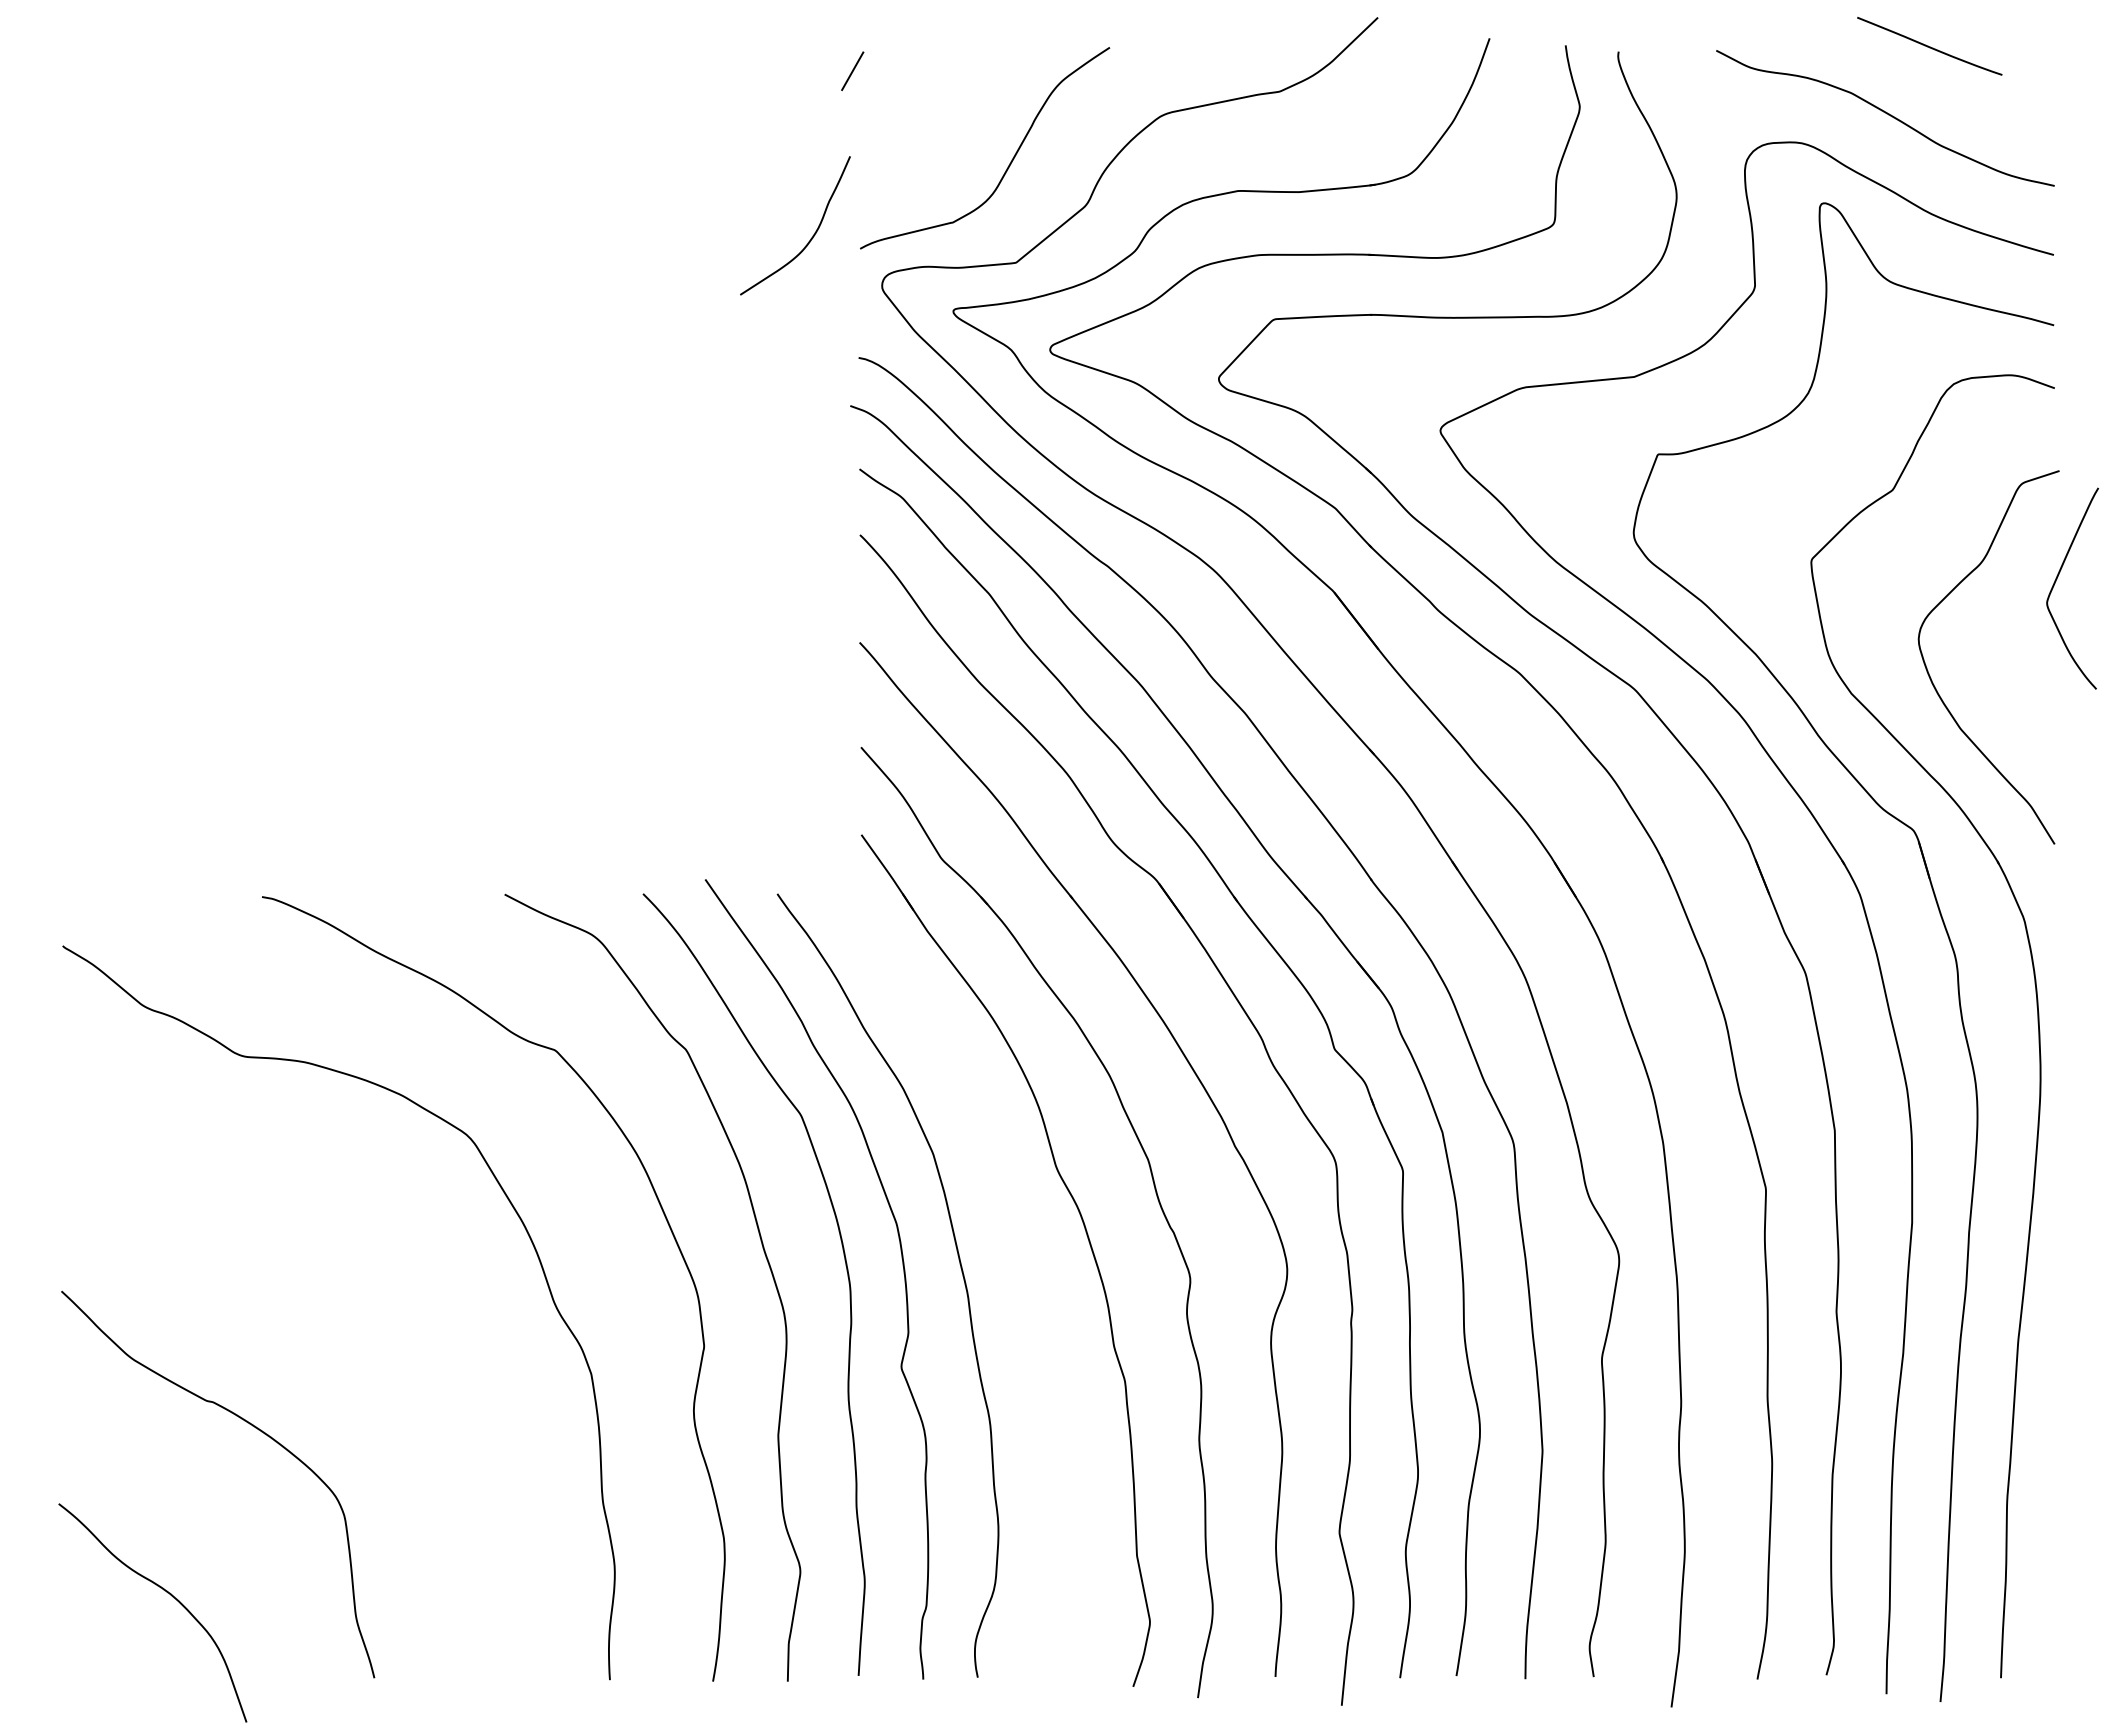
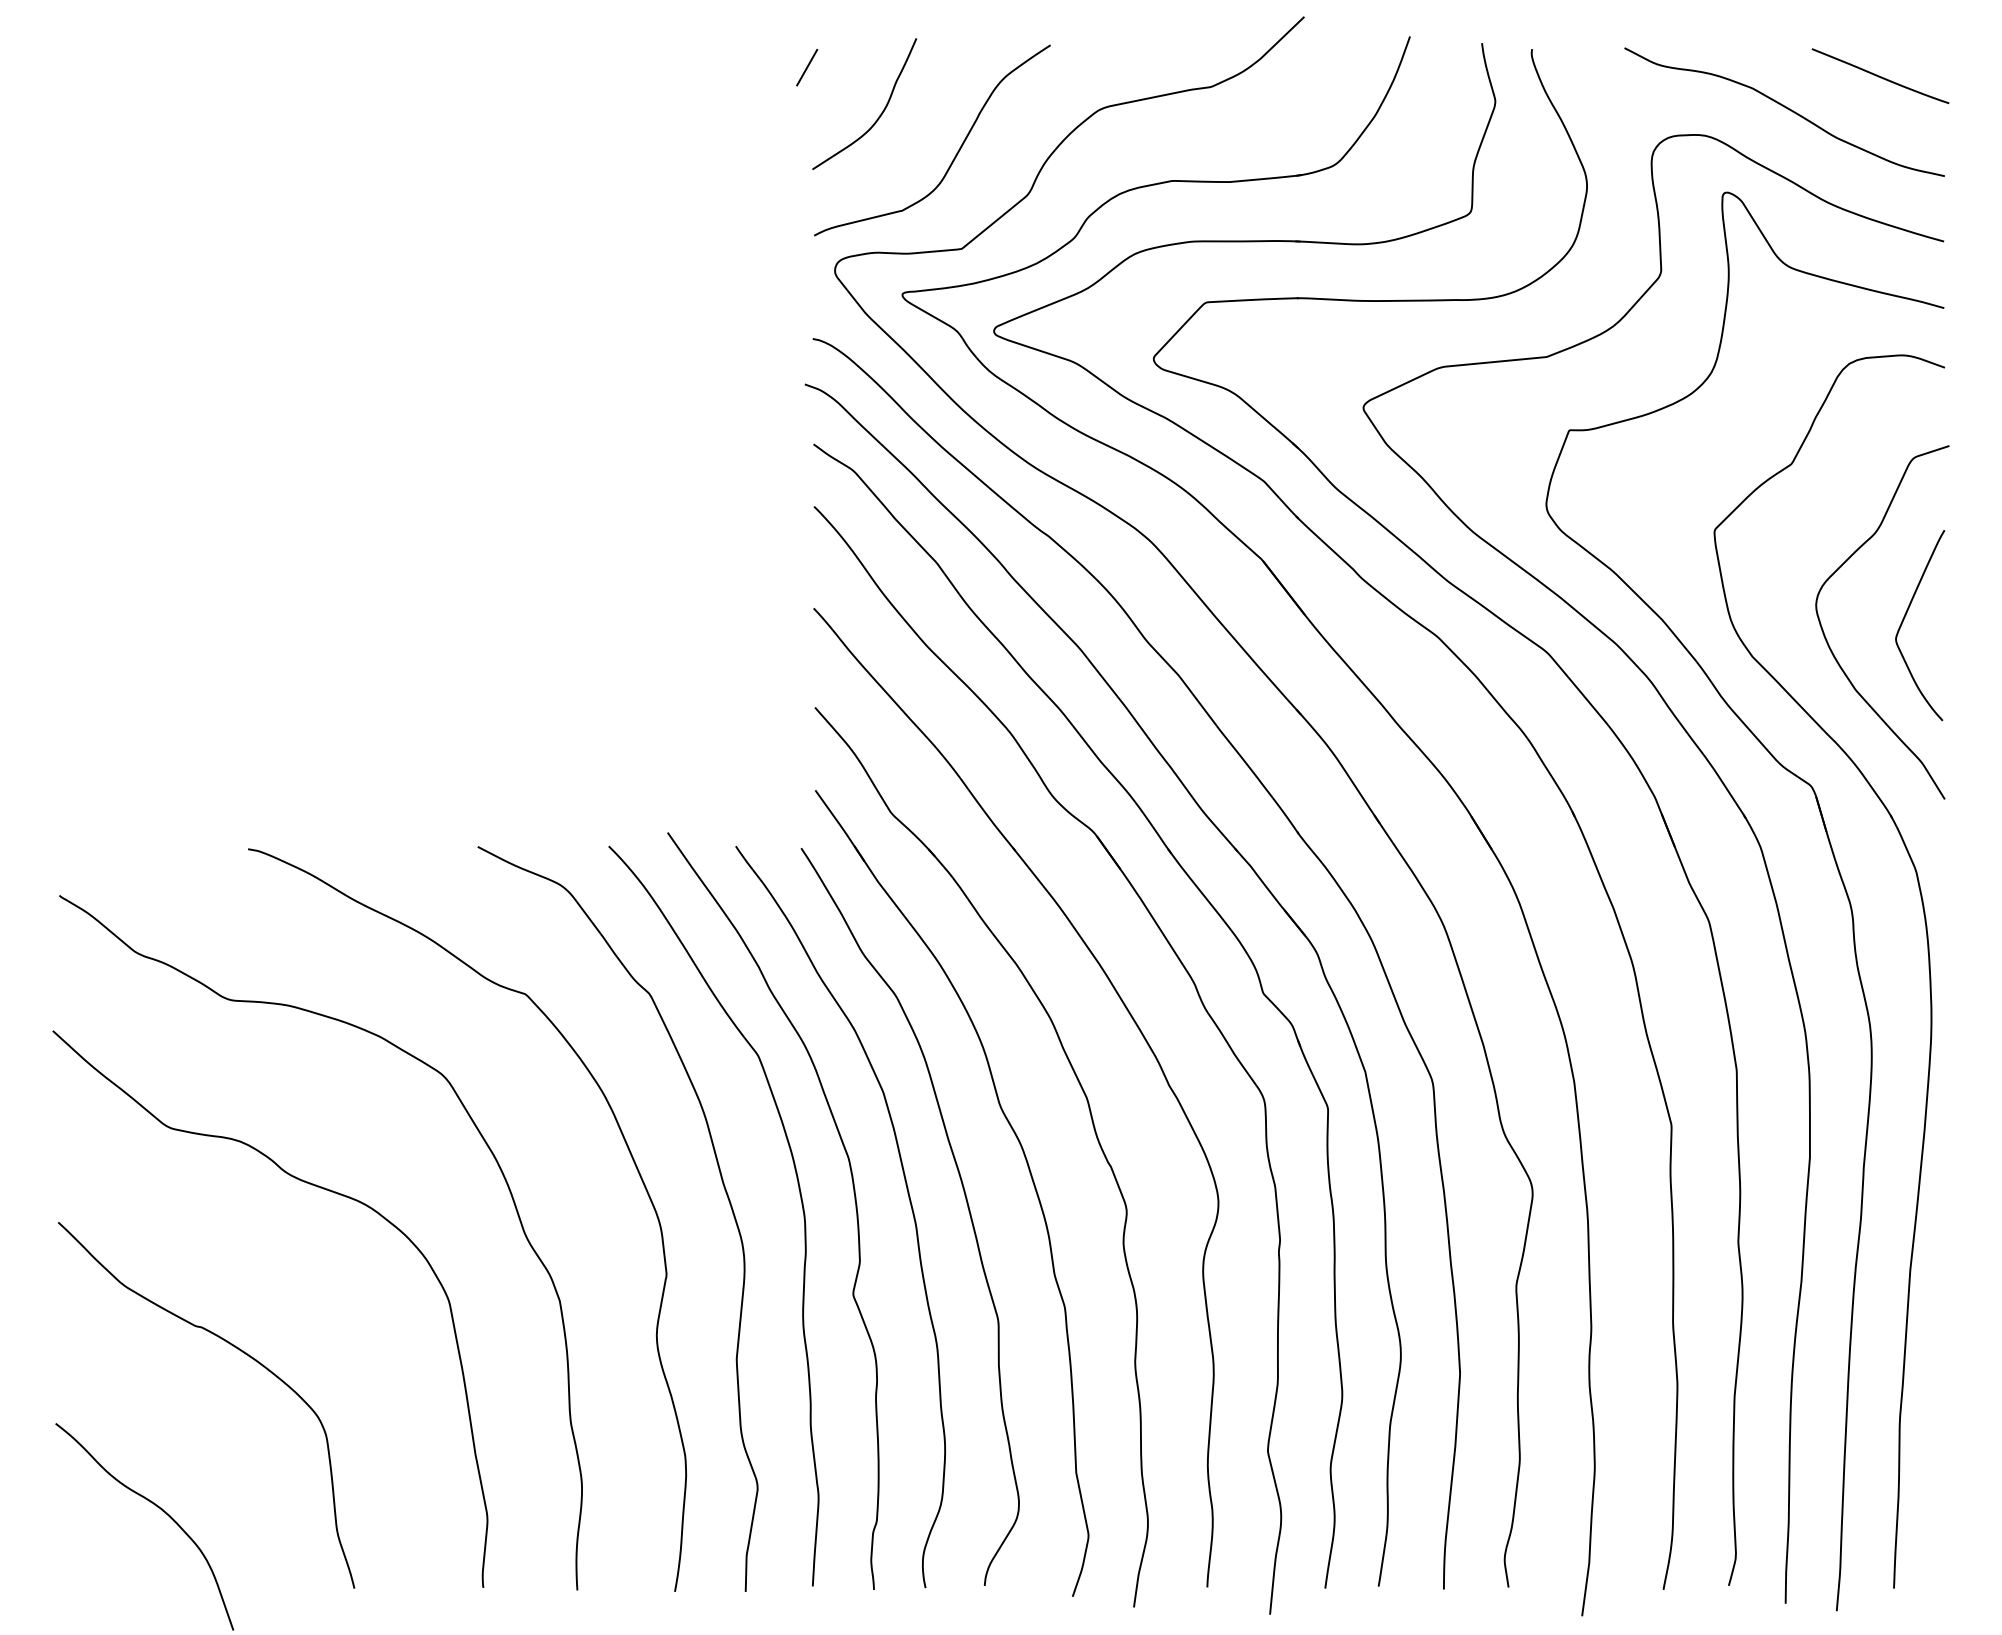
curve: (1928, 45) -> (1879, 75), moved
curve: (812, 235) -> (880, 113), moved
curve: (2056, 581) -> (1904, 618), moved
curve: (327, 1251) -> (310, 1184), added
curve: (1020, 1269) -> (965, 1201), added

